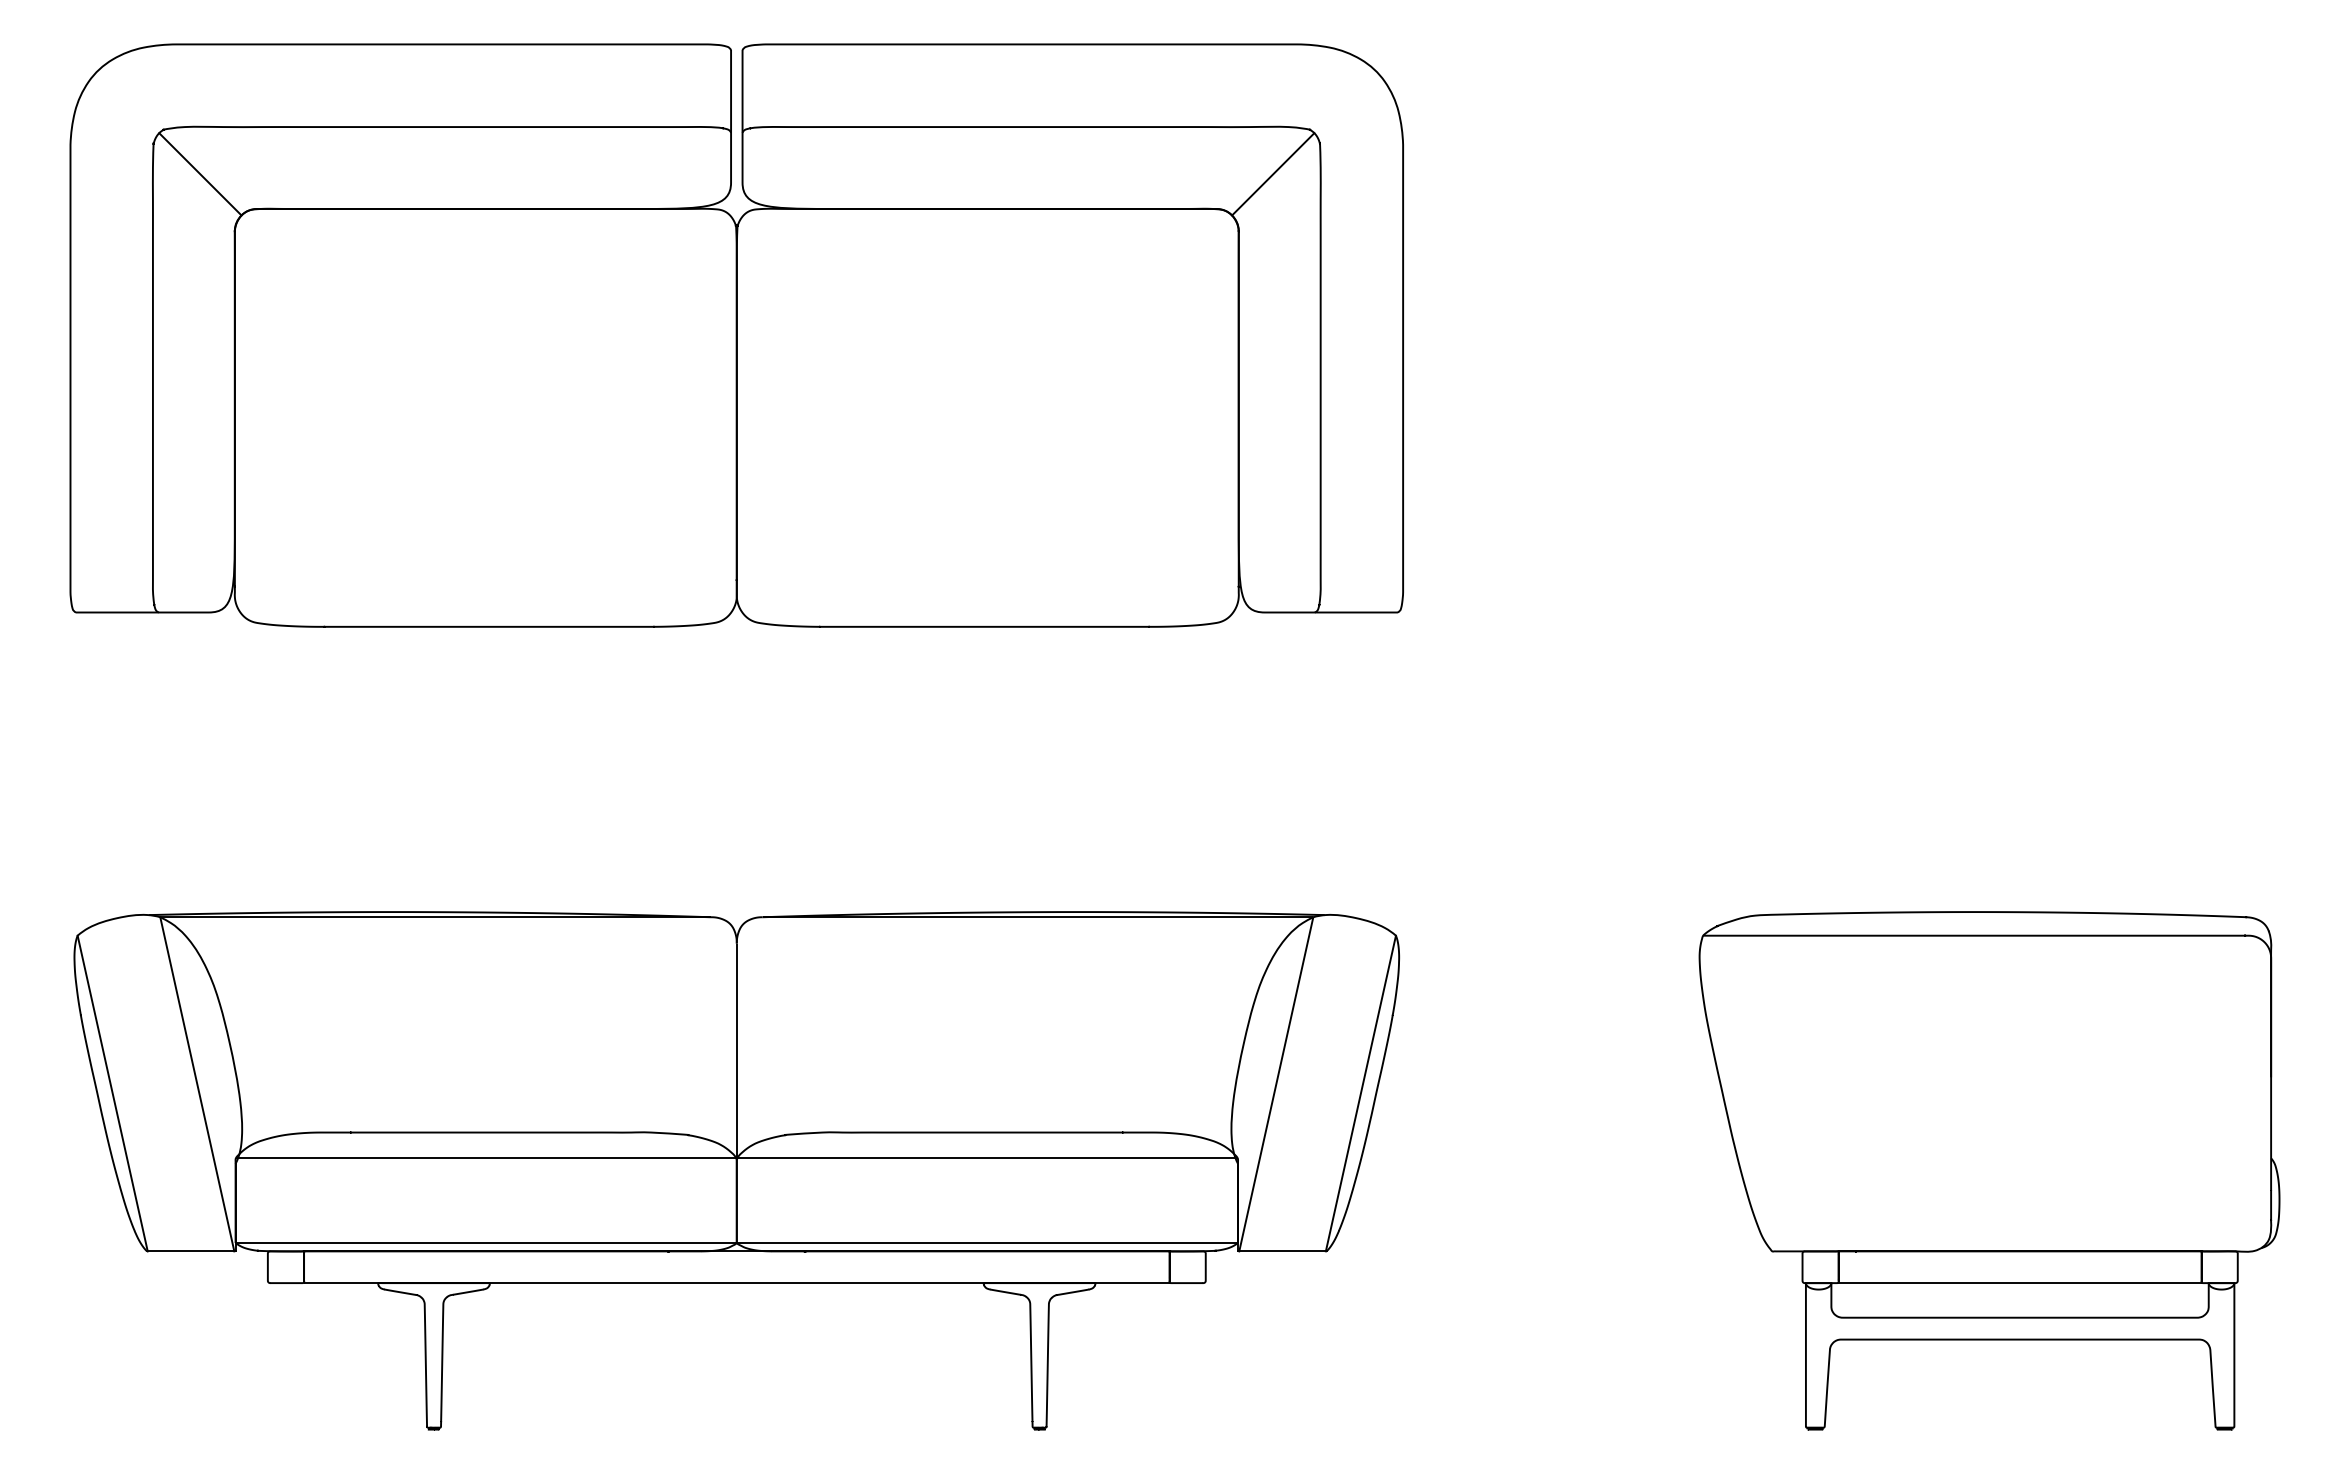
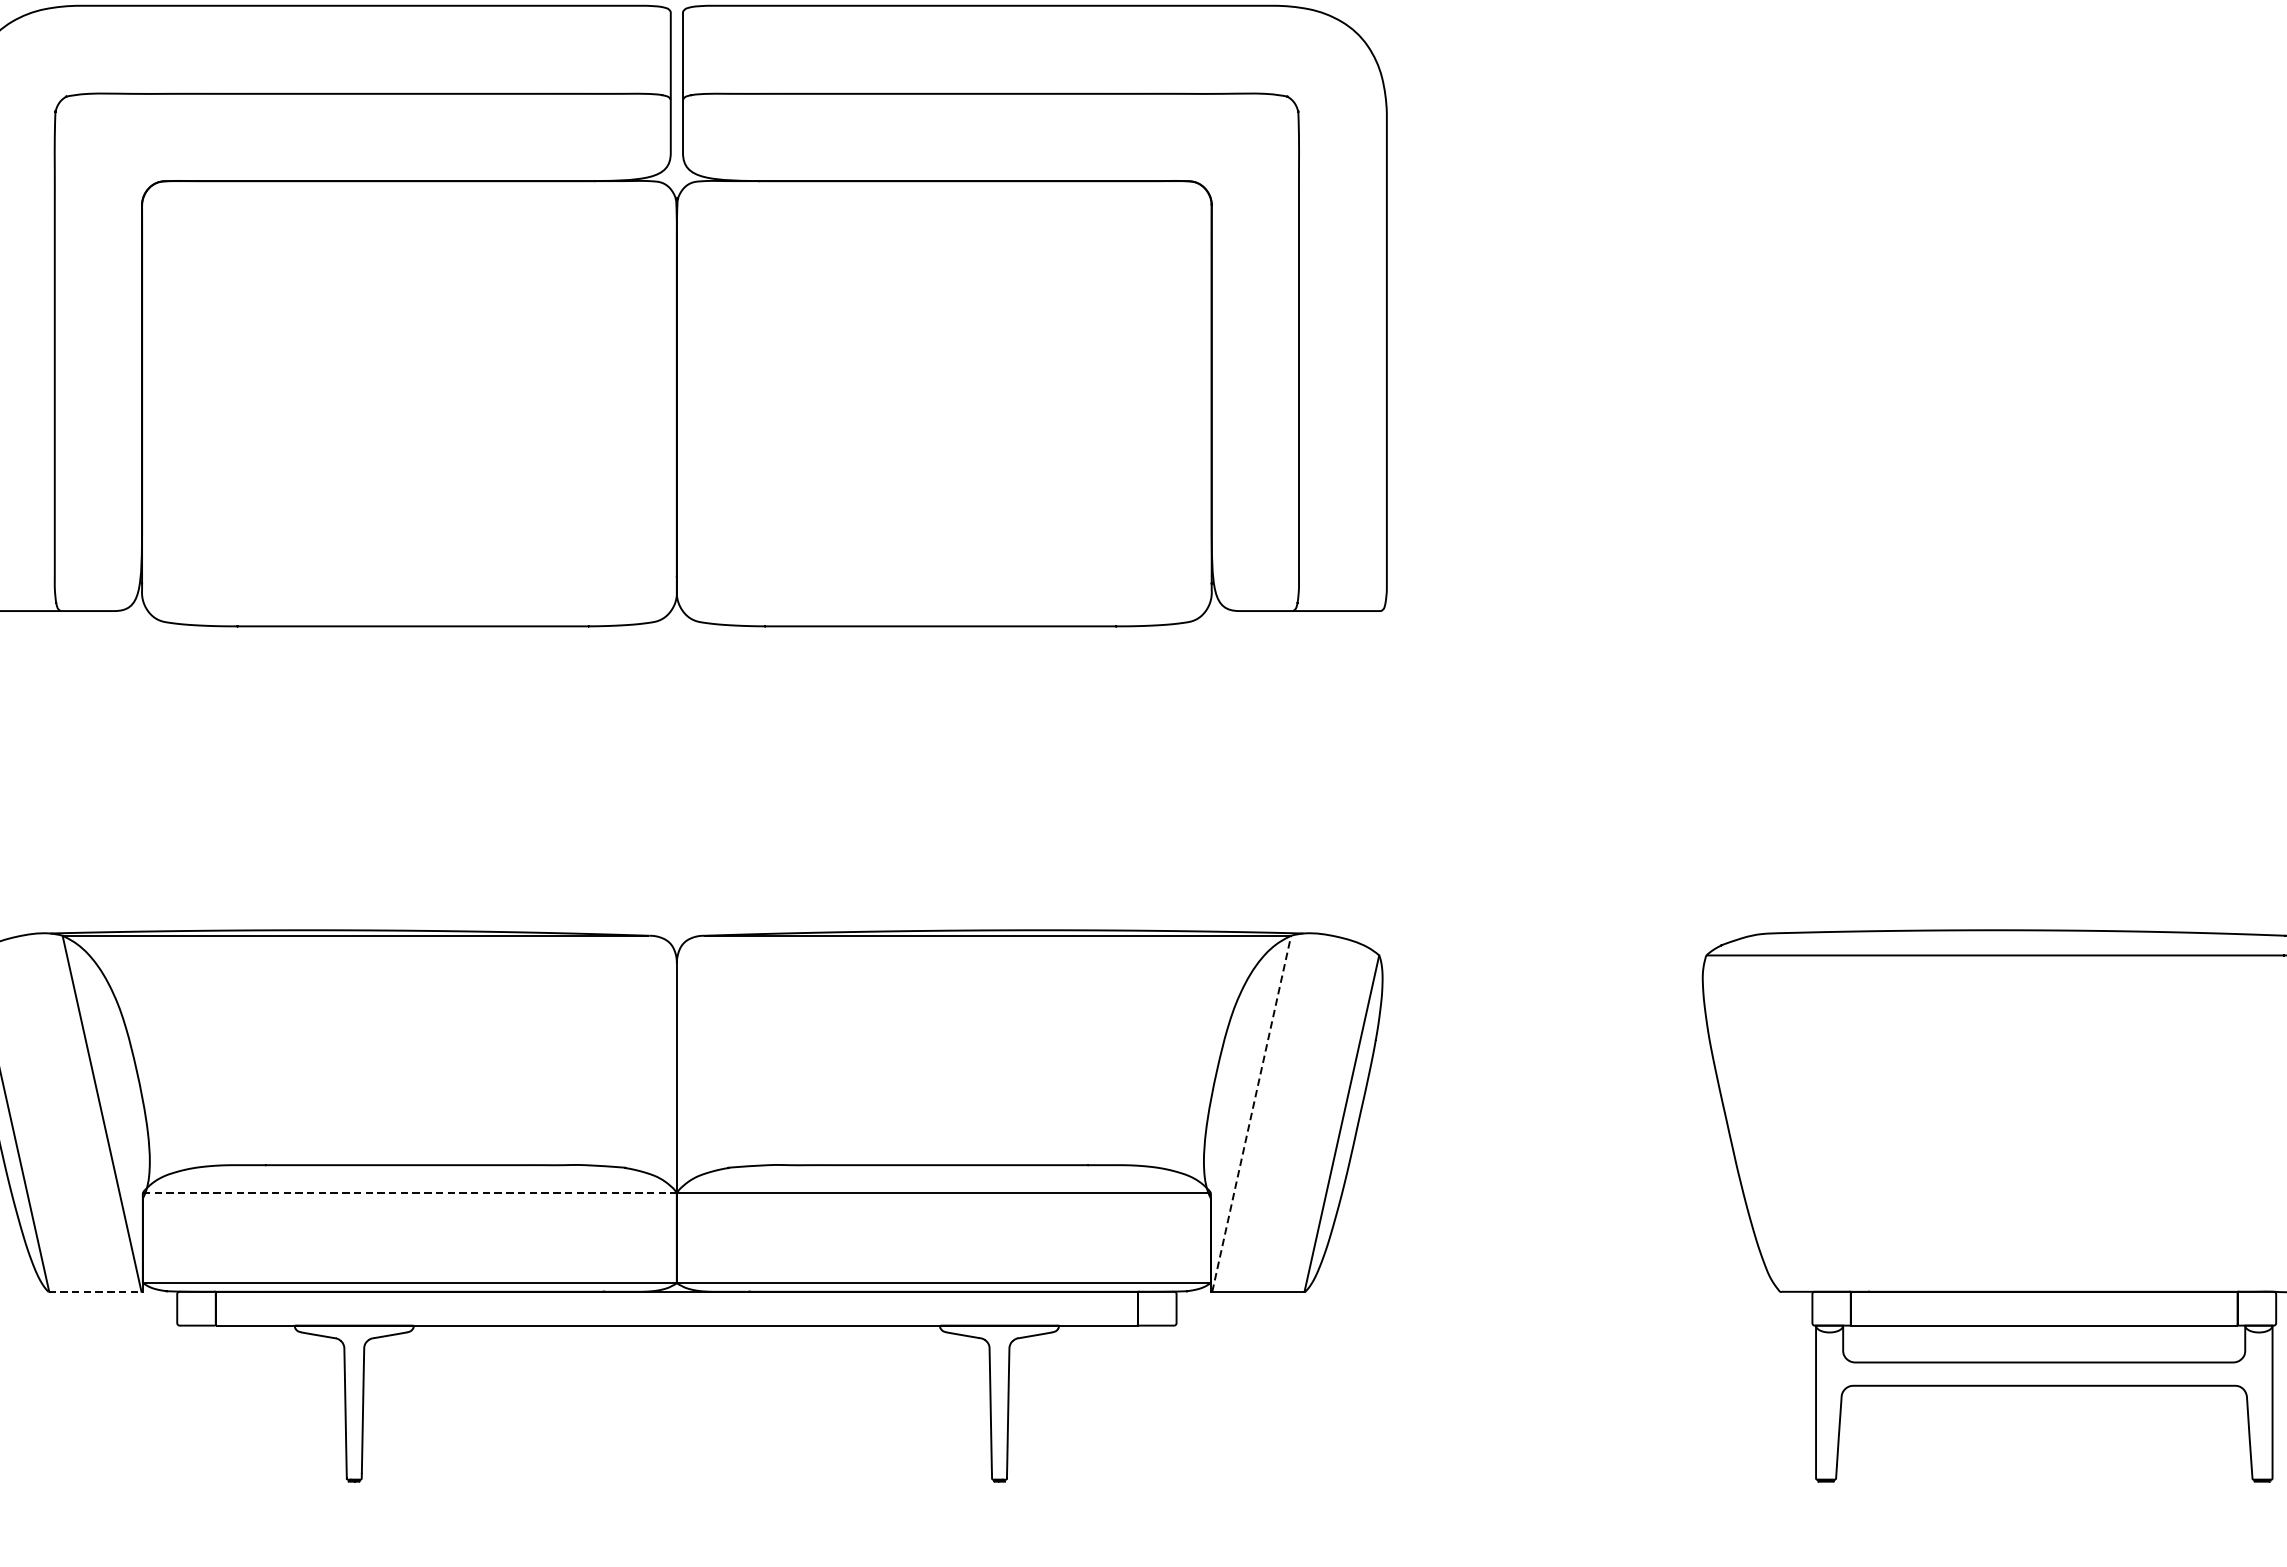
line: (200, 174) -> (105, 144), removed
line: (1273, 174) -> (1248, 144), removed
line: (1276, 1083) -> (1251, 1112), solid -> dashed
line: (486, 1158) -> (410, 1192), solid -> dashed
line: (191, 1251) -> (95, 1291), solid -> dashed

